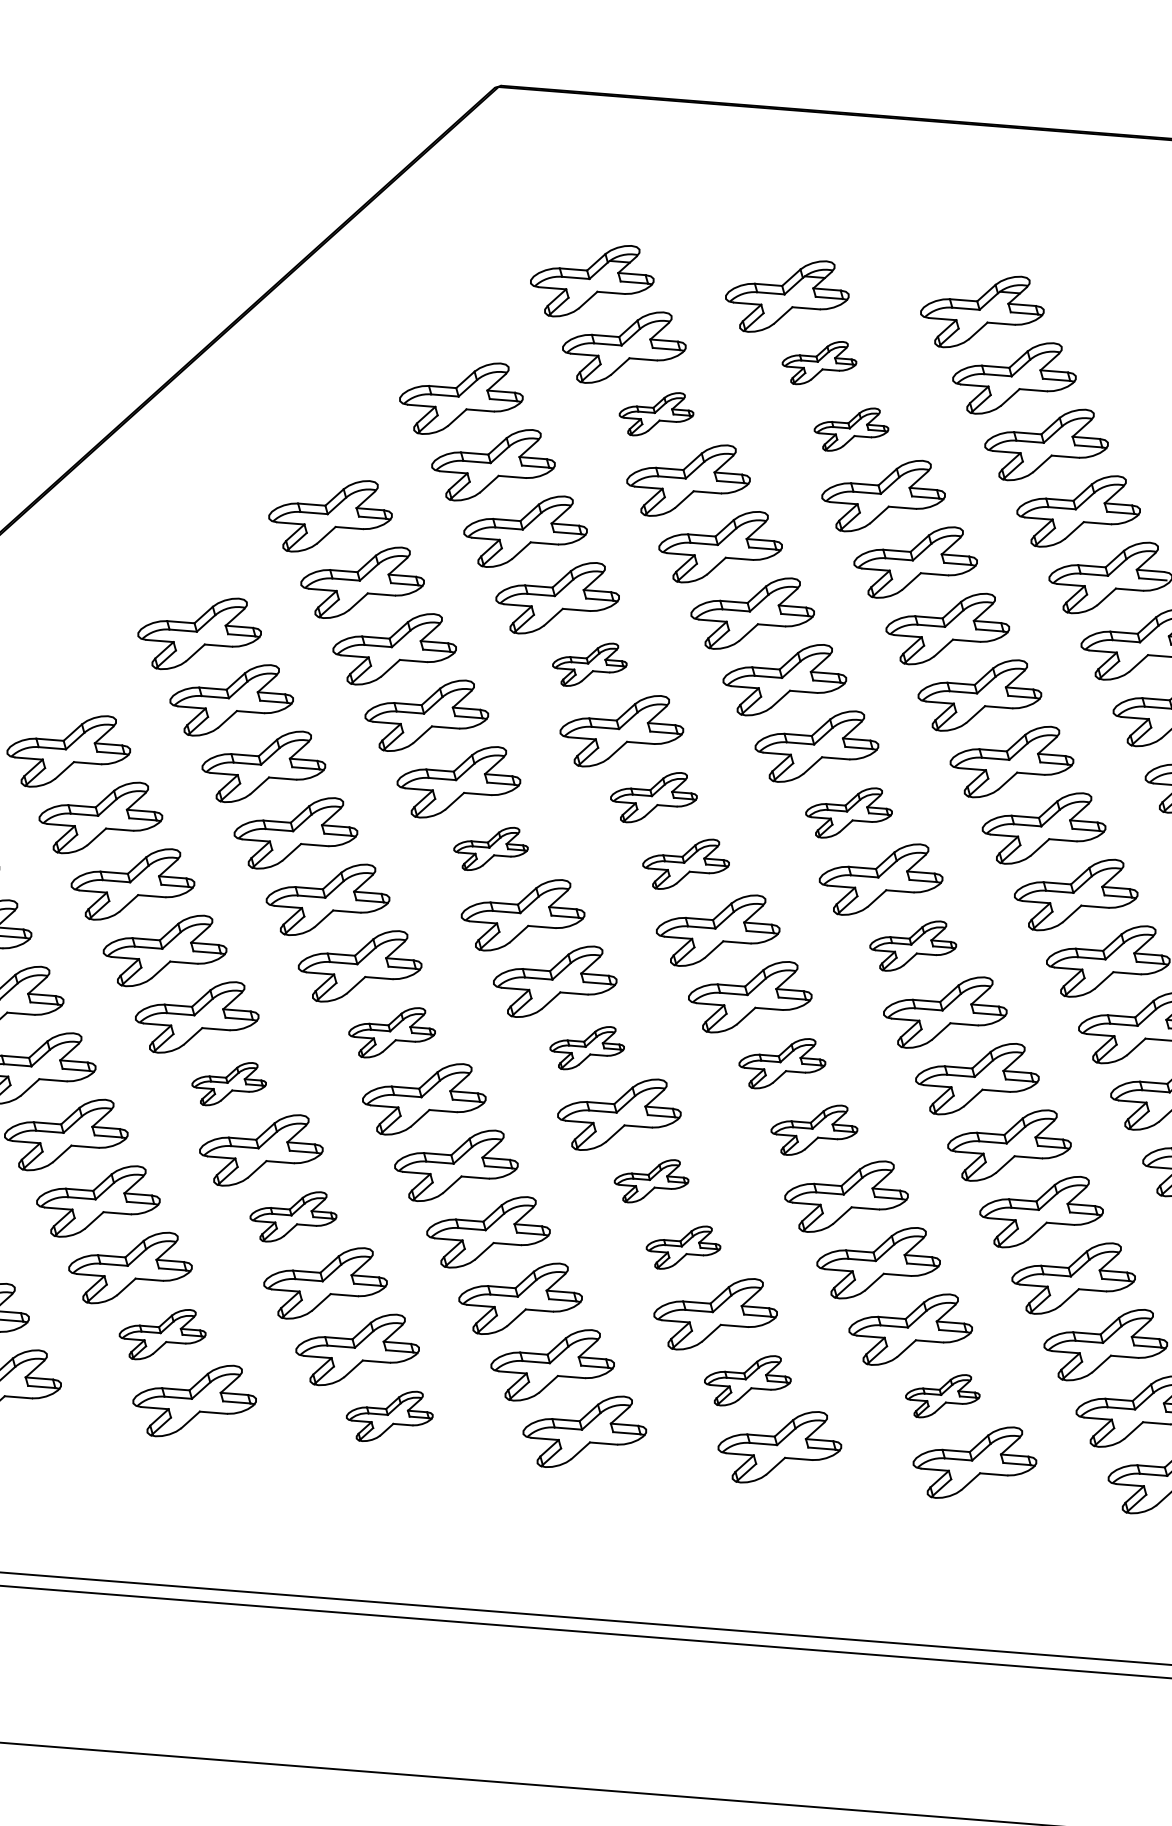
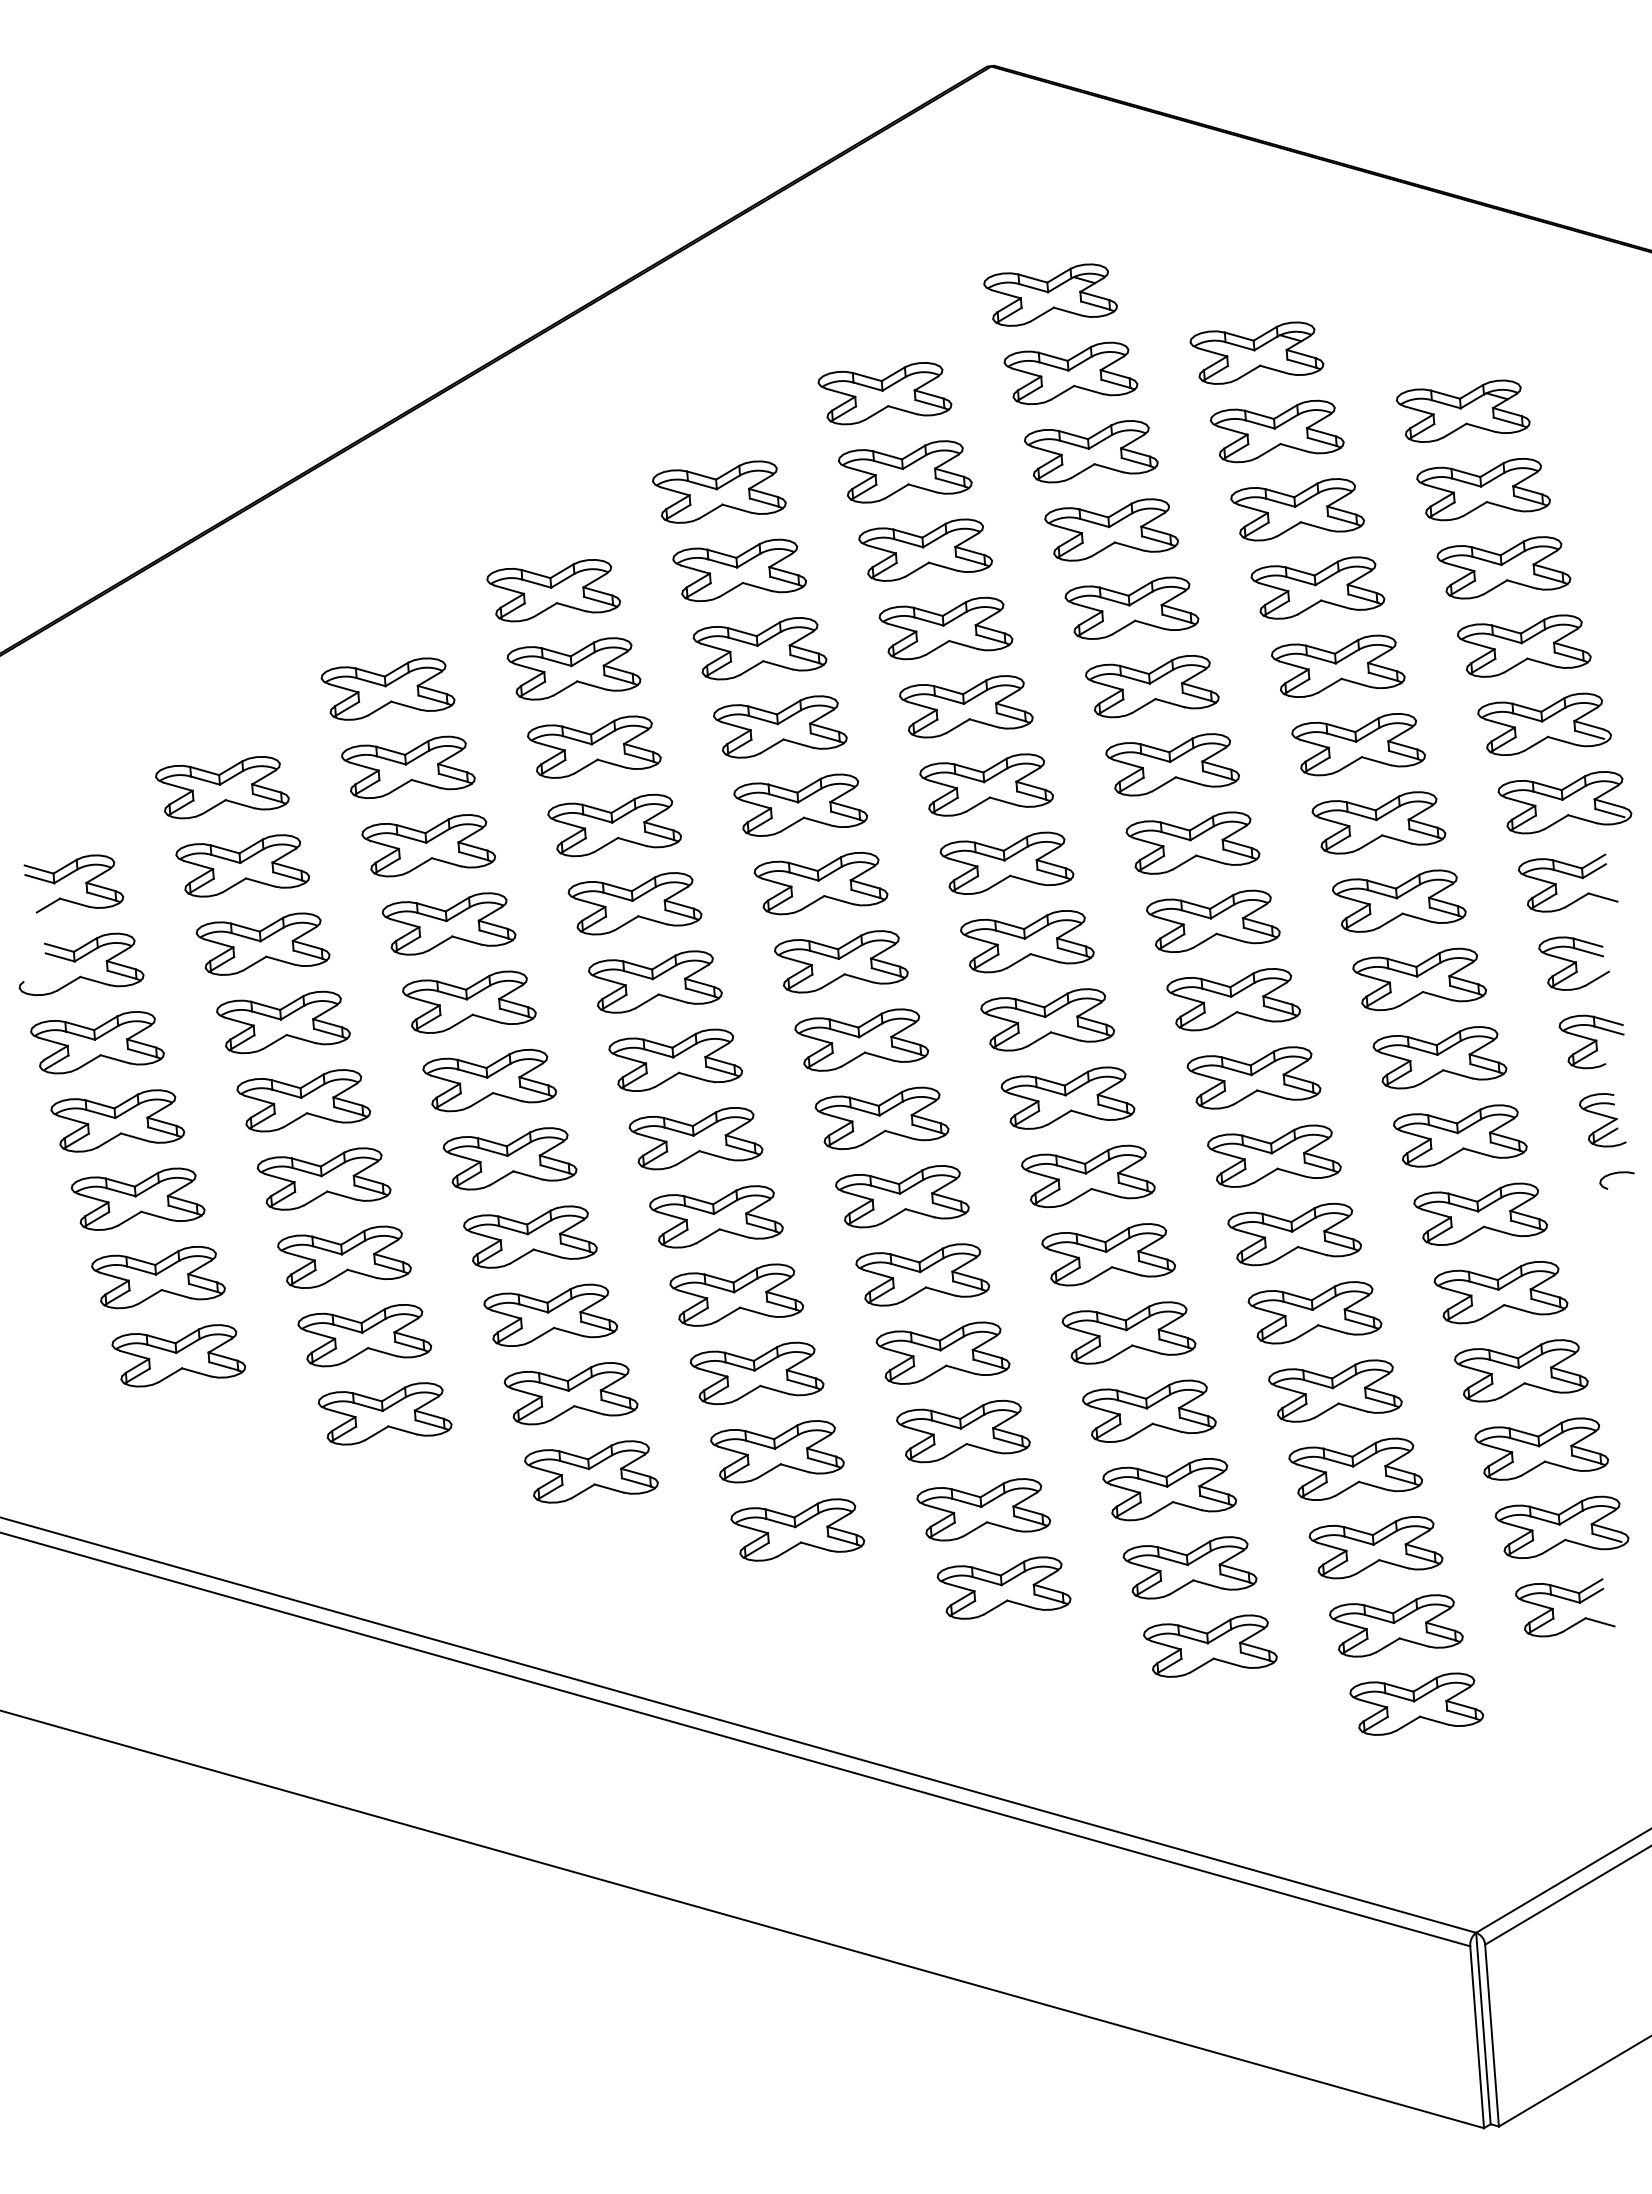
part: (819, 363) -> (1277, 431), size x1.67
part: (656, 413) -> (1091, 451), size x1.67
part: (851, 429) -> (1297, 509), size x1.67
part: (589, 664) -> (966, 706), size x1.67
part: (653, 797) -> (1006, 862), size x1.43
part: (849, 812) -> (1213, 920), size x1.43
part: (490, 848) -> (820, 883), size x1.67
part: (686, 864) -> (1027, 941), size x1.43
part: (912, 945) -> (1253, 1077), size x1.43
part: (391, 1032) -> (675, 1059), size x1.43
part: (586, 1047) -> (881, 1117), size x1.67
part: (782, 1063) -> (1088, 1176), size x1.43
part: (229, 1083) -> (489, 1080), size x1.67
part: (814, 1130) -> (1108, 1254), size x1.43
part: (651, 1180) -> (922, 1274), size x1.67
part: (293, 1216) -> (530, 1236), size x1.43
part: (682, 1247) -> (942, 1352), size x1.67
part: (162, 1334) -> (364, 1335), size x1.43
part: (747, 1380) -> (983, 1509), size x1.43
part: (942, 1395) -> (1189, 1567), size x1.67
part: (389, 1416) -> (591, 1471), size x1.43

